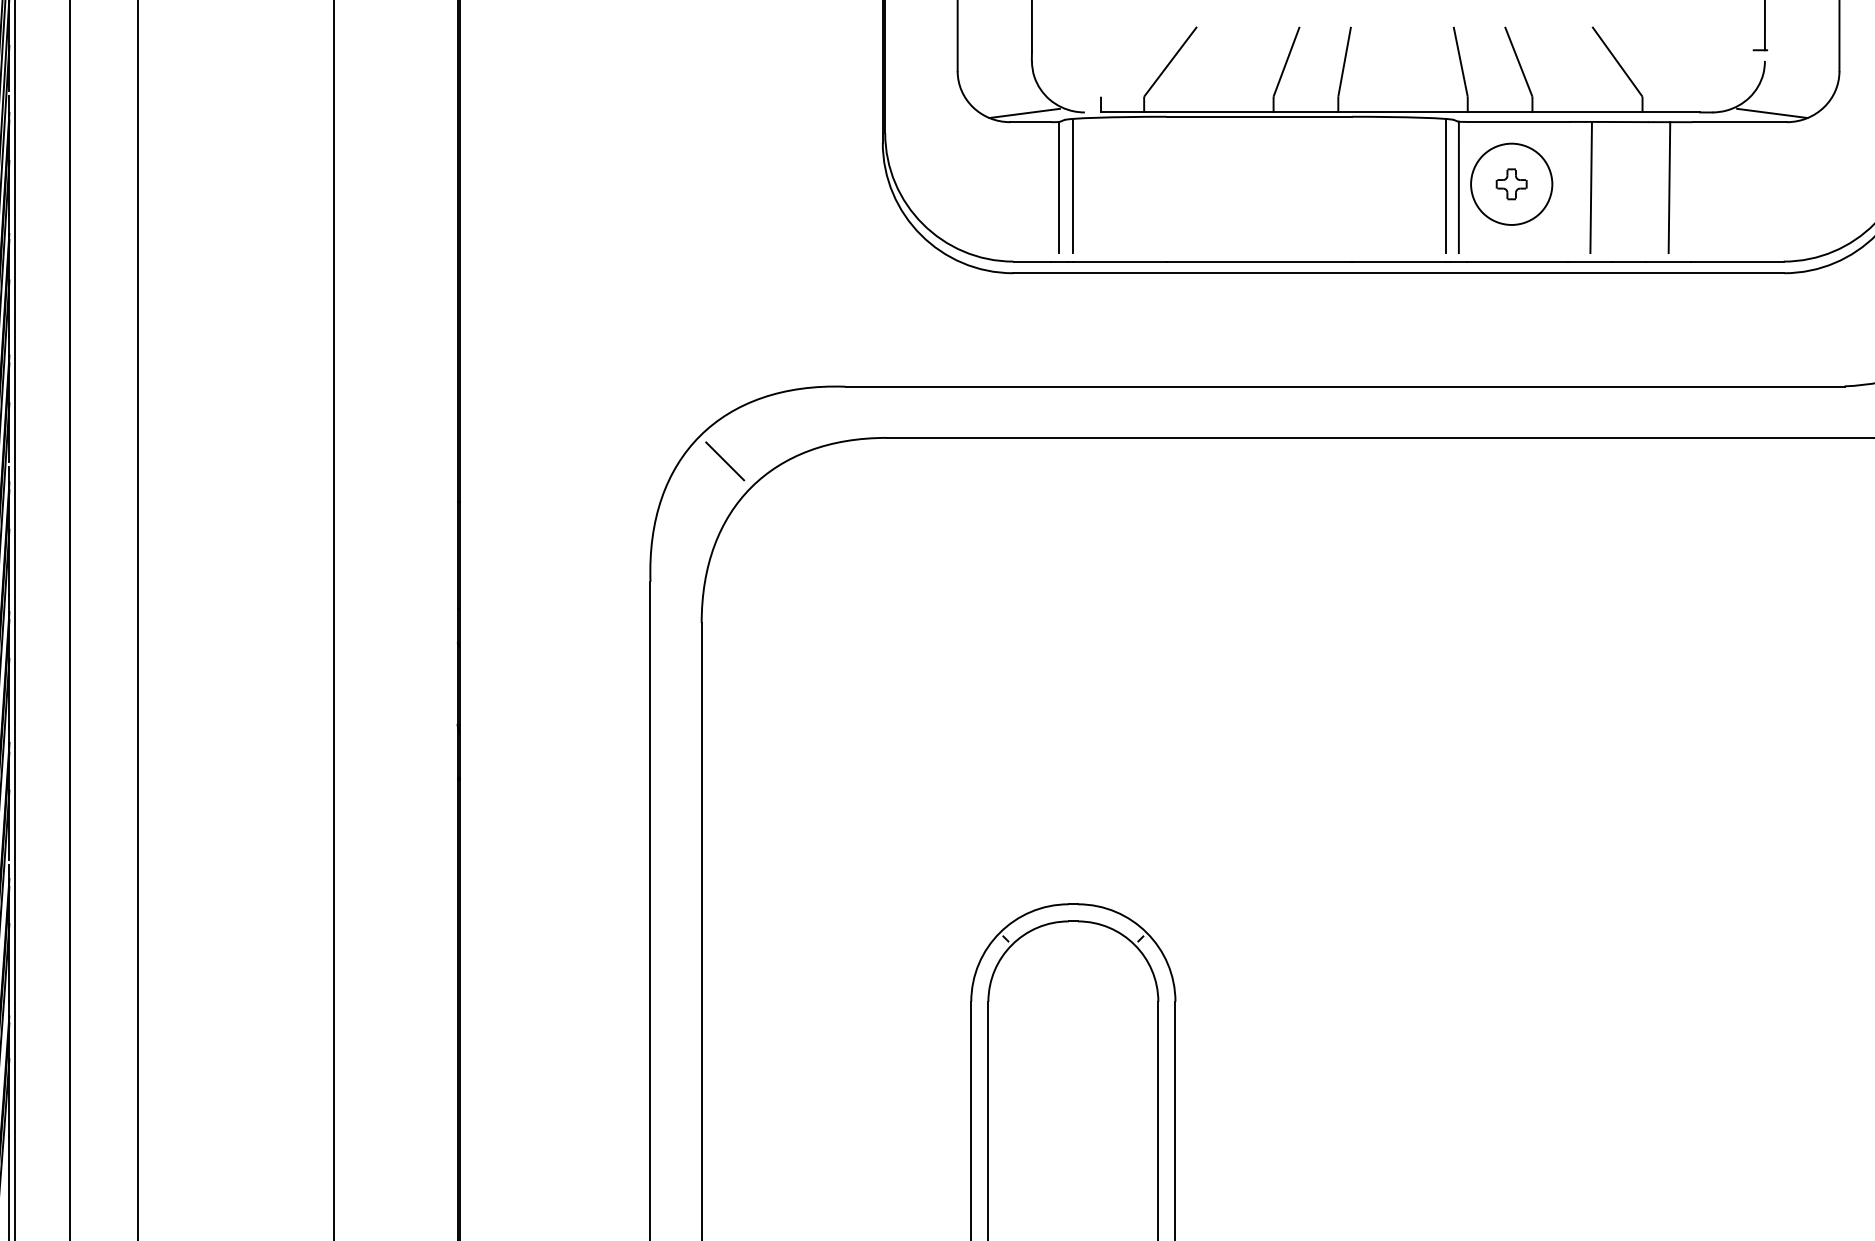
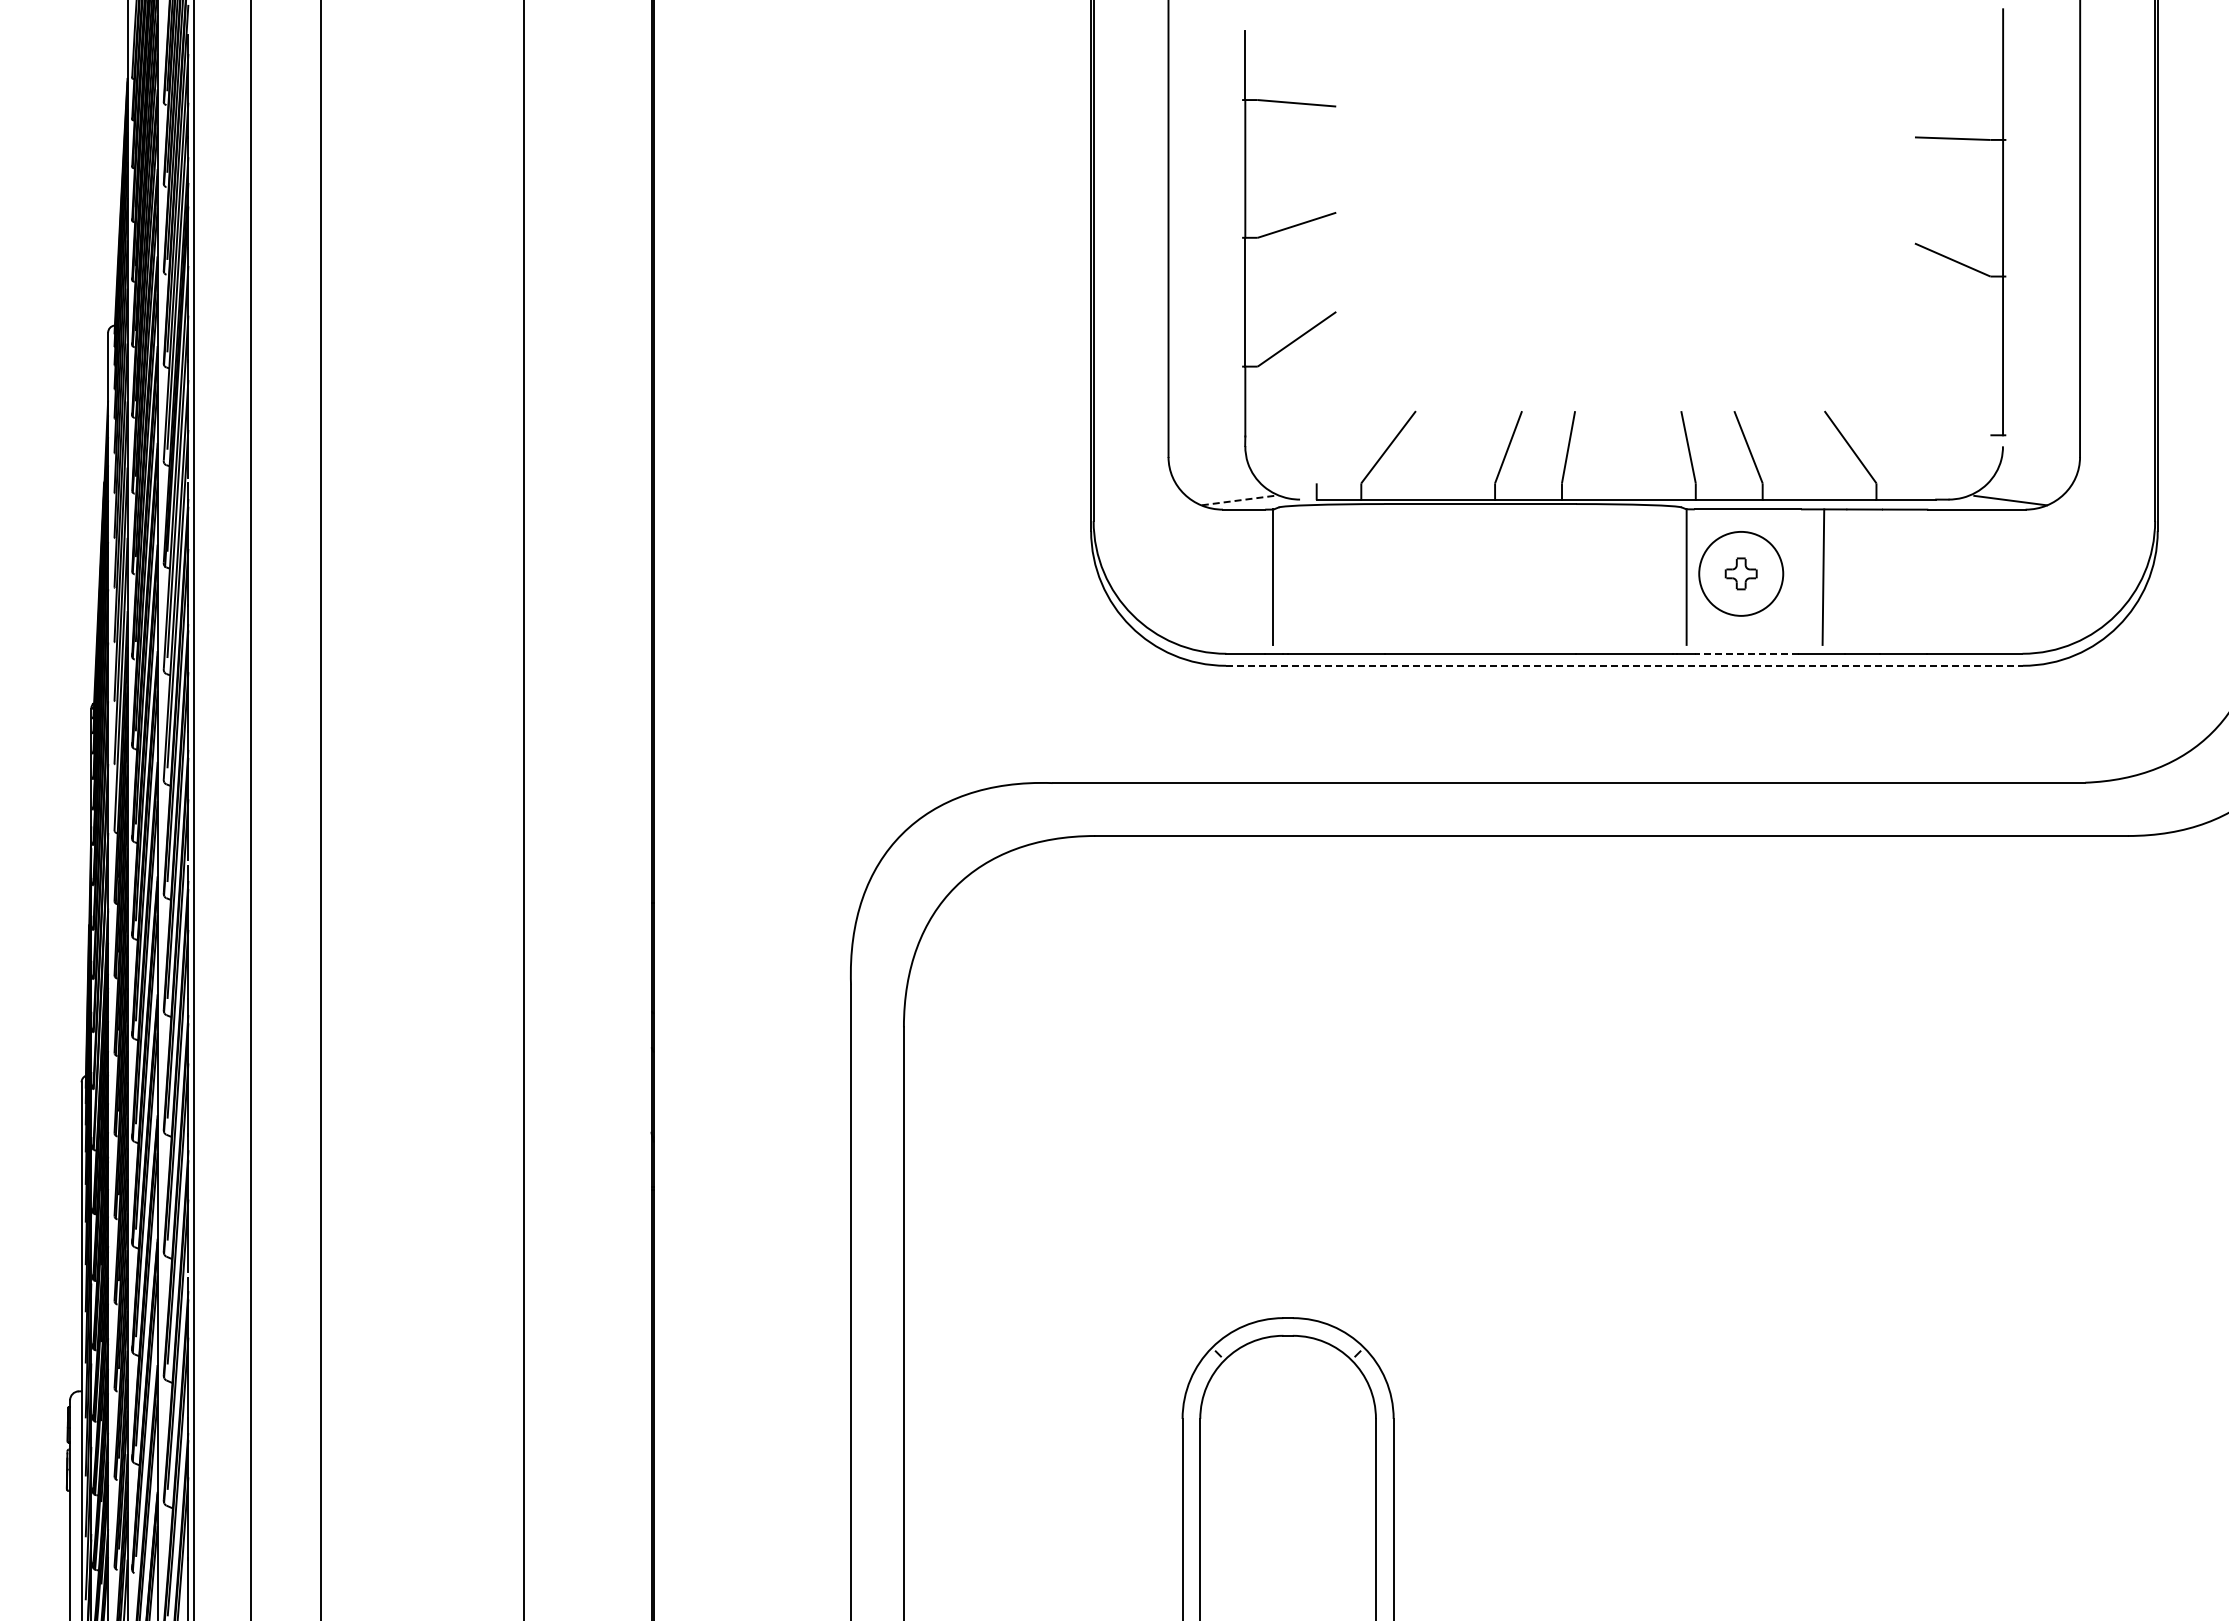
line: (1024, 113) -> (1237, 500), solid -> dashed
line: (1072, 185) -> (1287, 575), removed
line: (1446, 185) -> (1673, 575), removed
line: (1669, 186) -> (1904, 576), removed
line: (1516, 261) -> (1746, 653), solid -> dashed
line: (1398, 272) -> (1624, 665), solid -> dashed
line: (724, 460) -> (927, 859), removed

